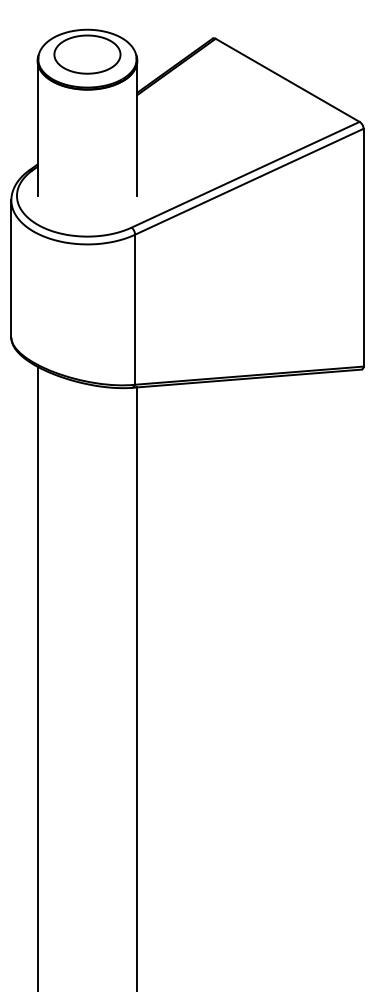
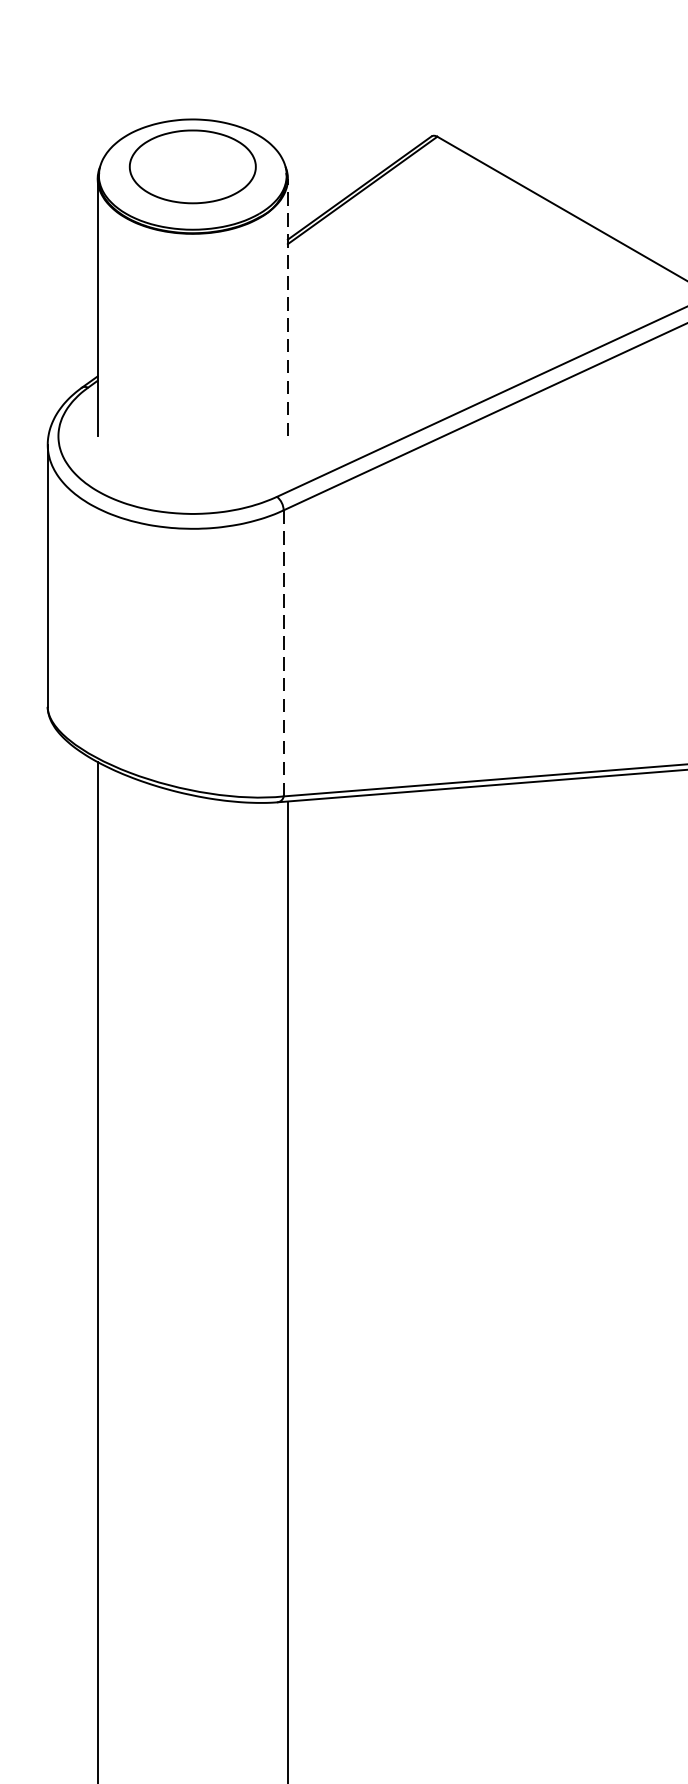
line: (137, 128) -> (288, 307), solid -> dashed
line: (135, 310) -> (284, 654), solid -> dashed

